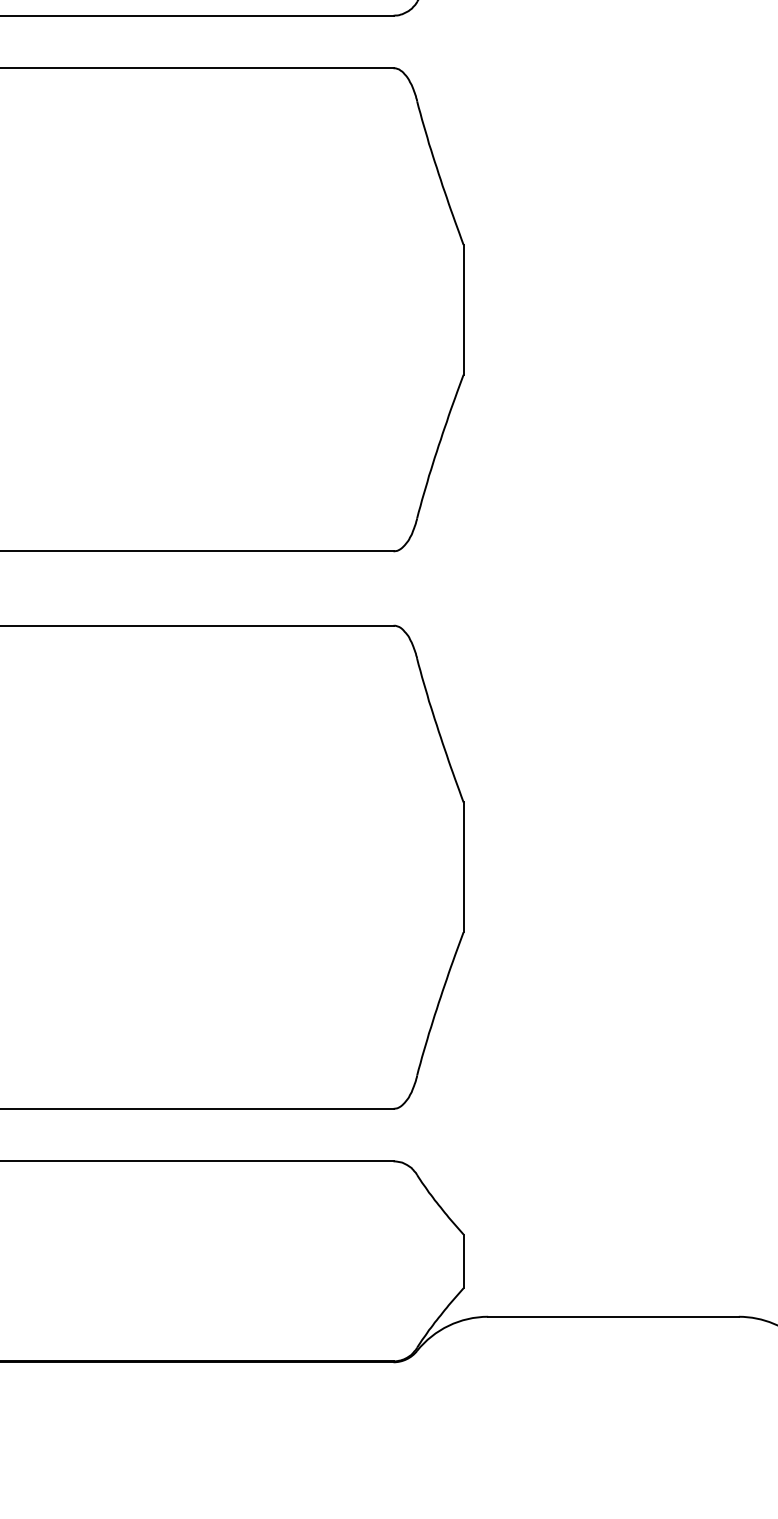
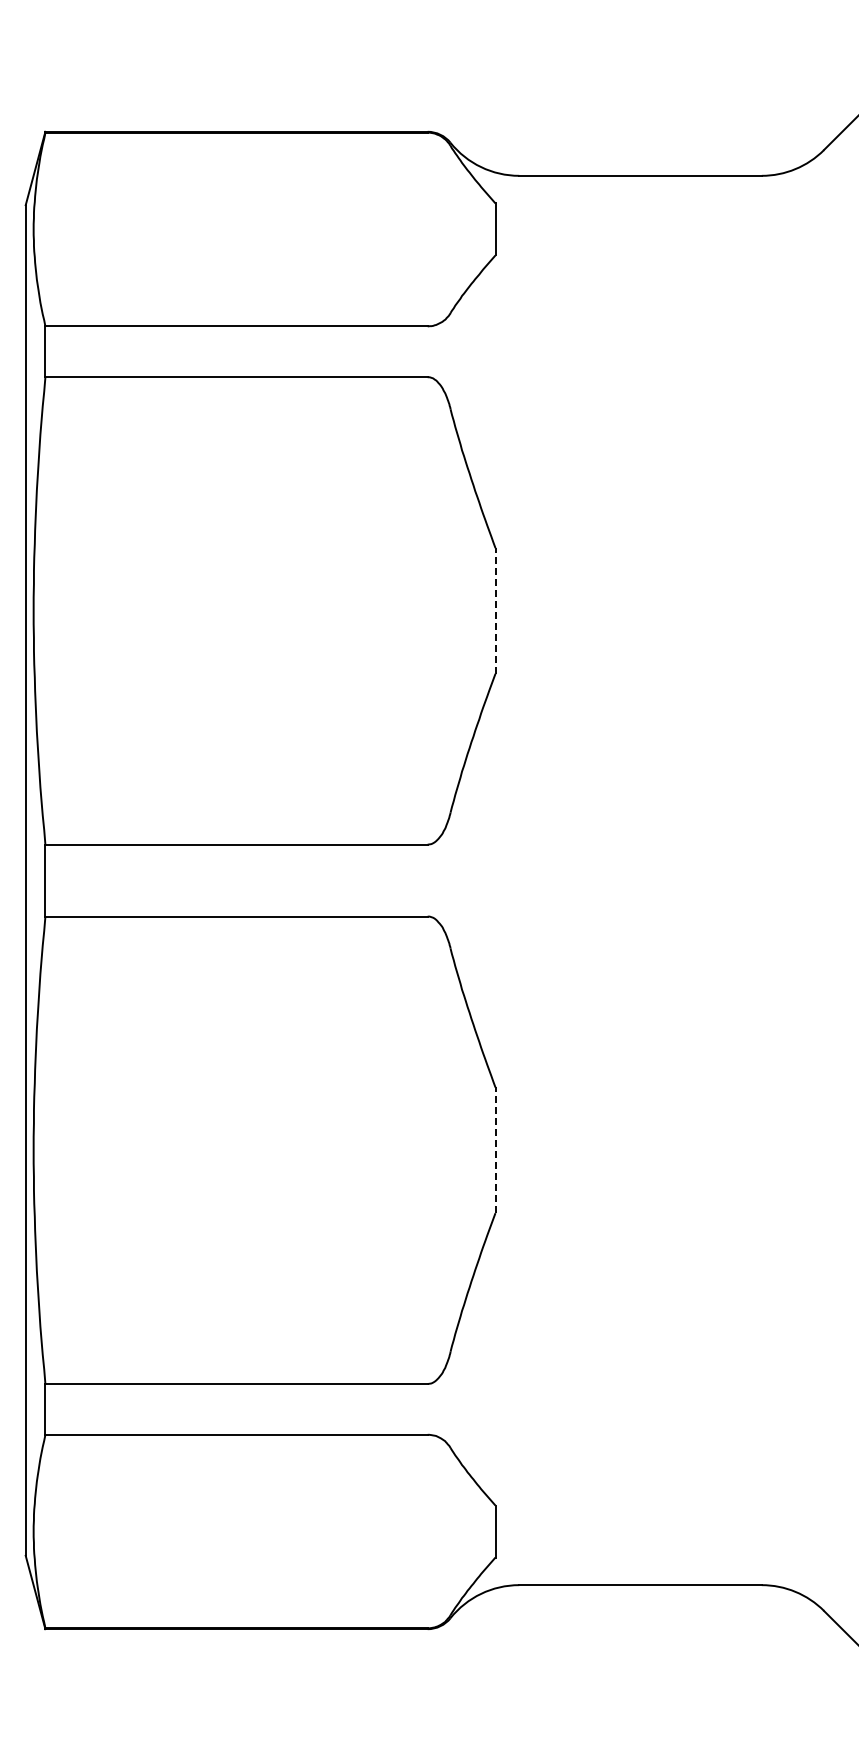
line: (463, 309) -> (495, 610), solid -> dashed
line: (463, 867) -> (495, 1150), solid -> dashed

